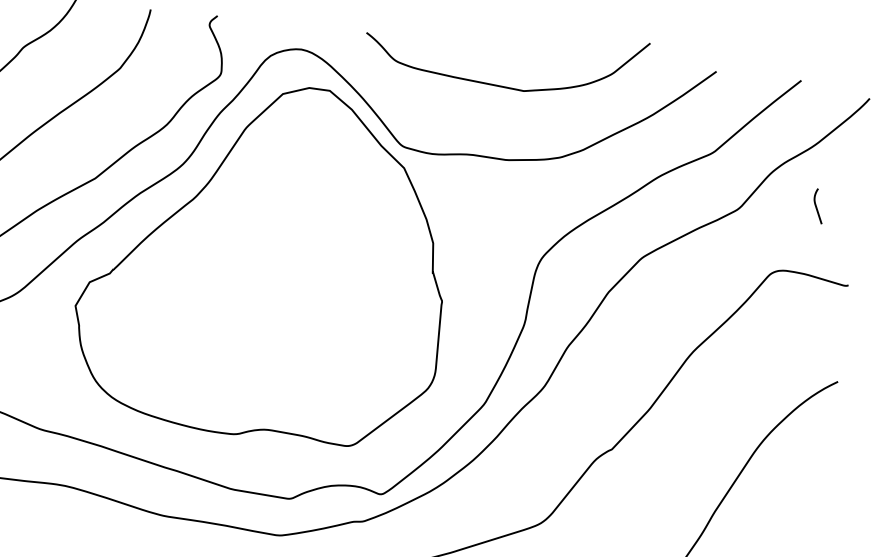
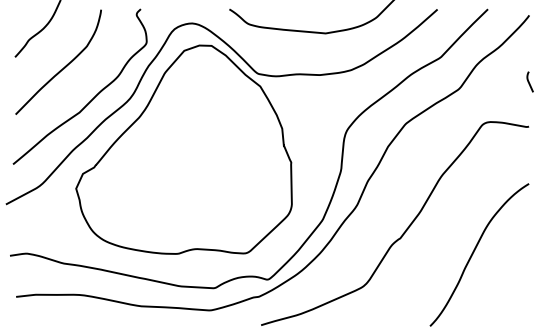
curve: (817, 205) -> (529, 81), moved

